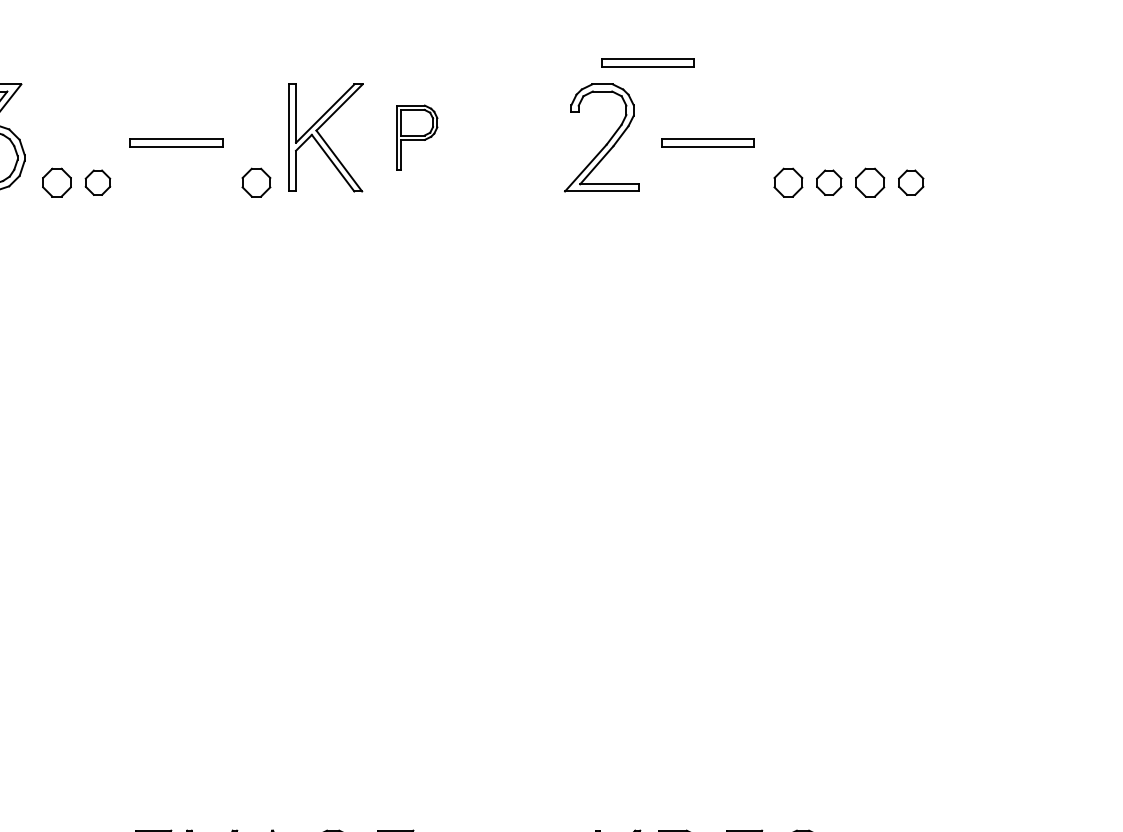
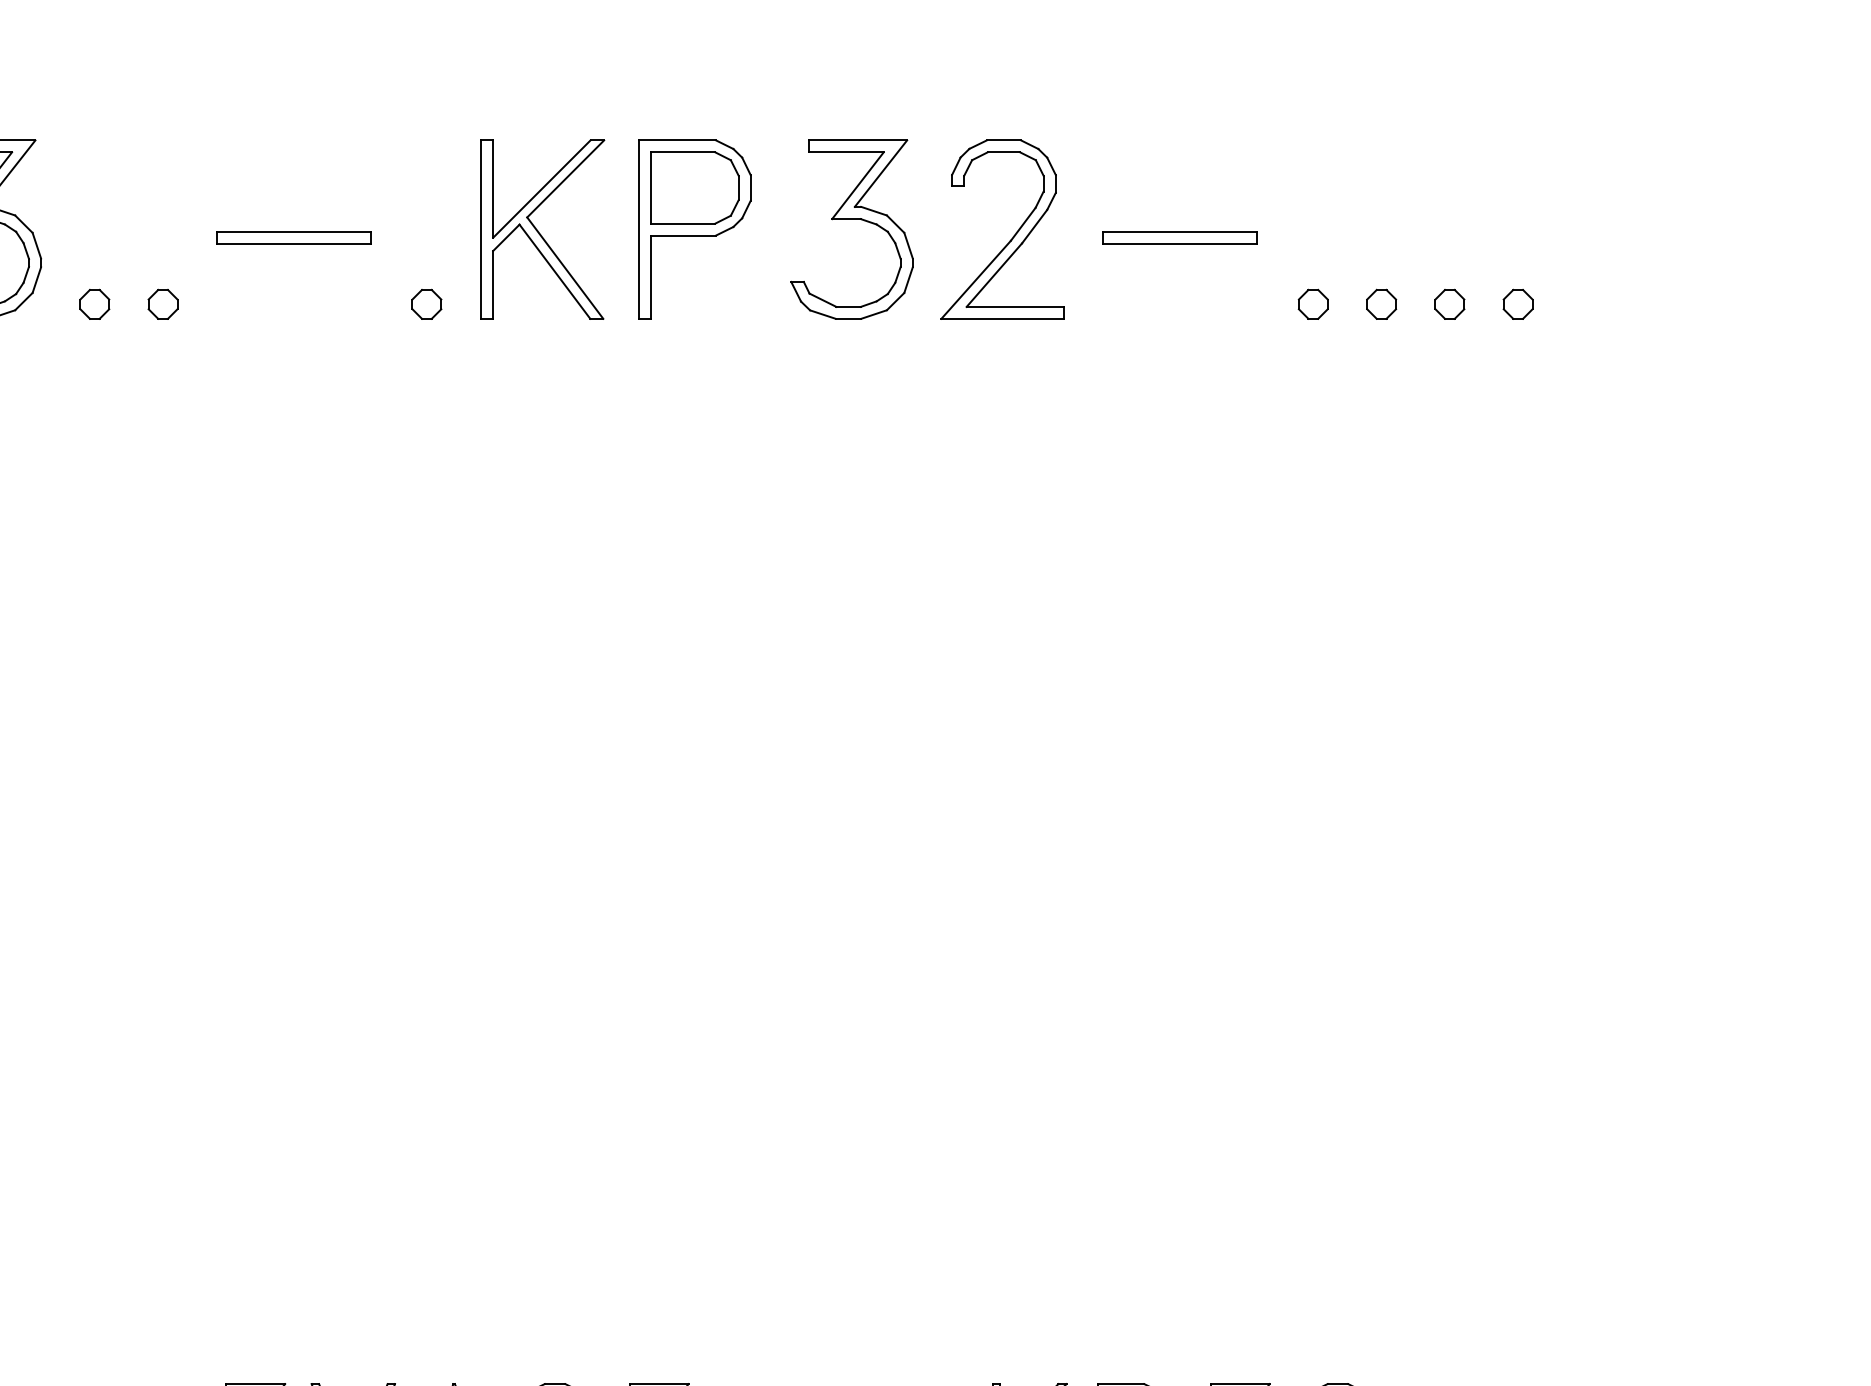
part: (647, 62) -> (1078, 103), removed
part: (417, 137) -> (695, 228), size x1.67
part: (511, 137) -> (852, 228), added
part: (56, 182) -> (93, 303), size x0.62
part: (97, 182) -> (162, 303), size x0.71
part: (255, 182) -> (425, 303), size x0.62
part: (787, 182) -> (1312, 303), size x0.62
part: (828, 182) -> (1380, 303), size x0.71
part: (869, 182) -> (1448, 303), size x0.62
part: (910, 182) -> (1517, 303), size x0.71

